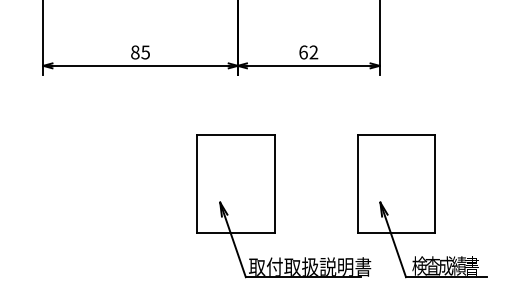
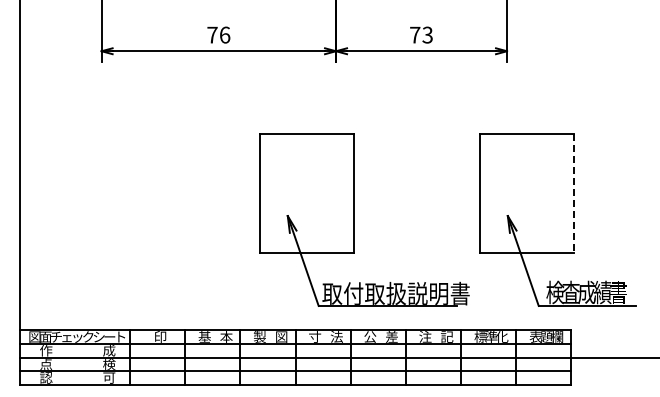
text: (140, 51) -> (218, 34), 85 -> 76
text: (308, 51) -> (421, 34), 62 -> 73
line: (435, 183) -> (574, 193), solid -> dashed
part: (275, 205) -> (354, 219), moved

